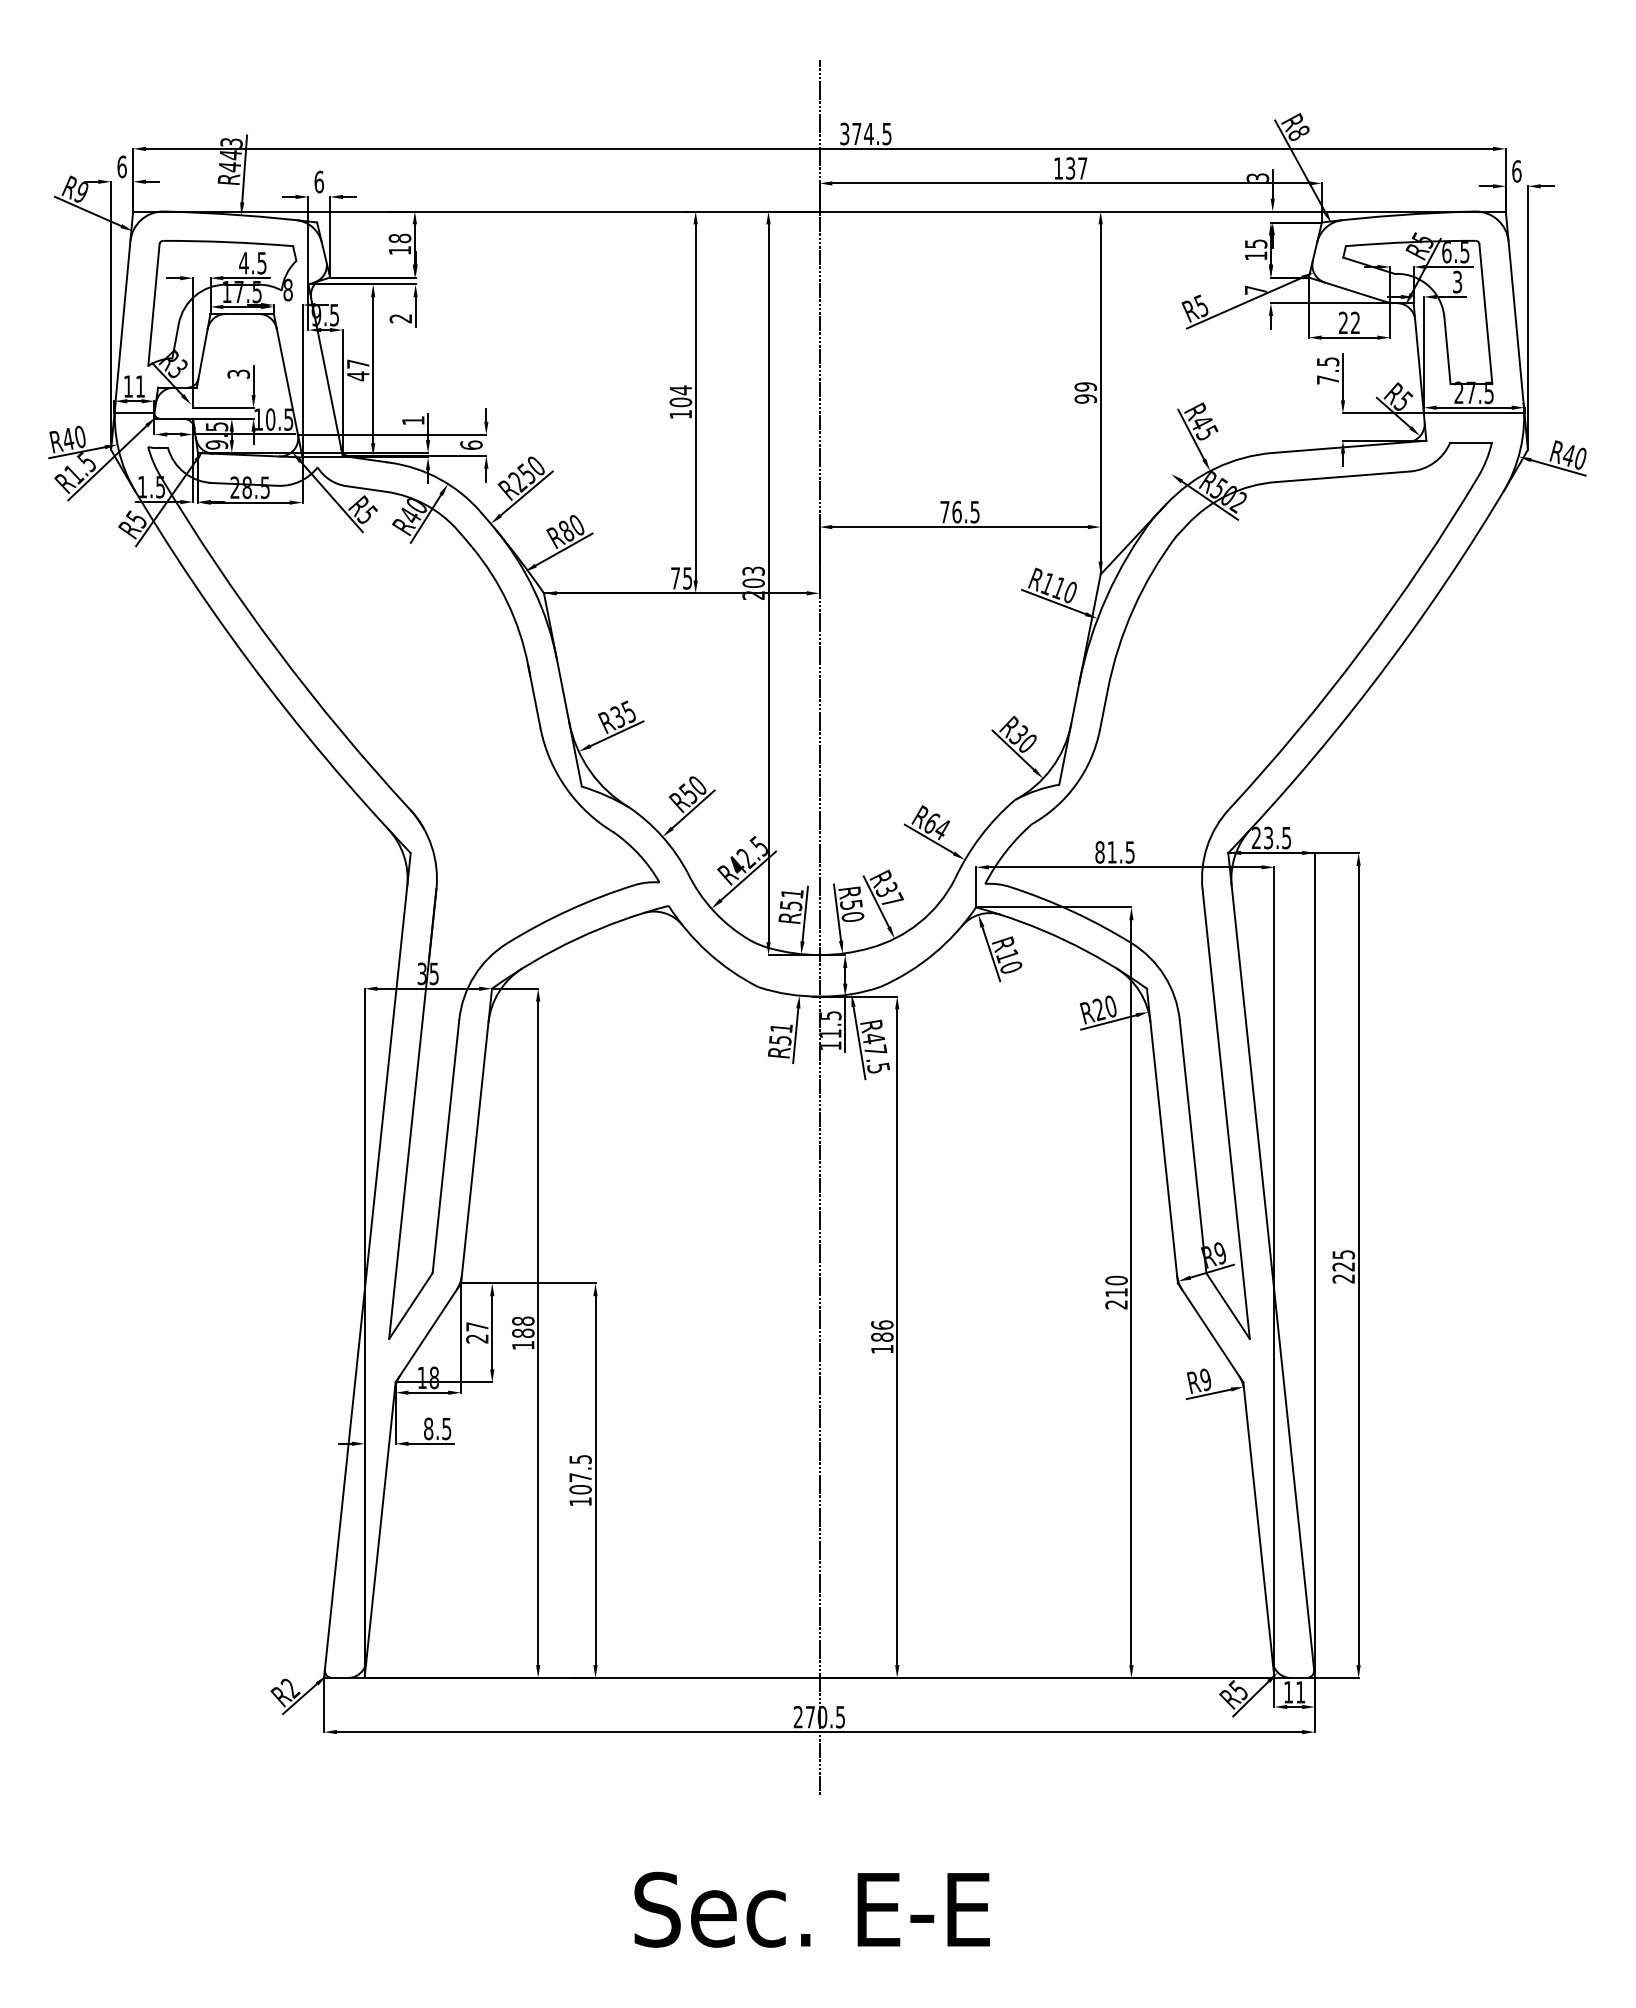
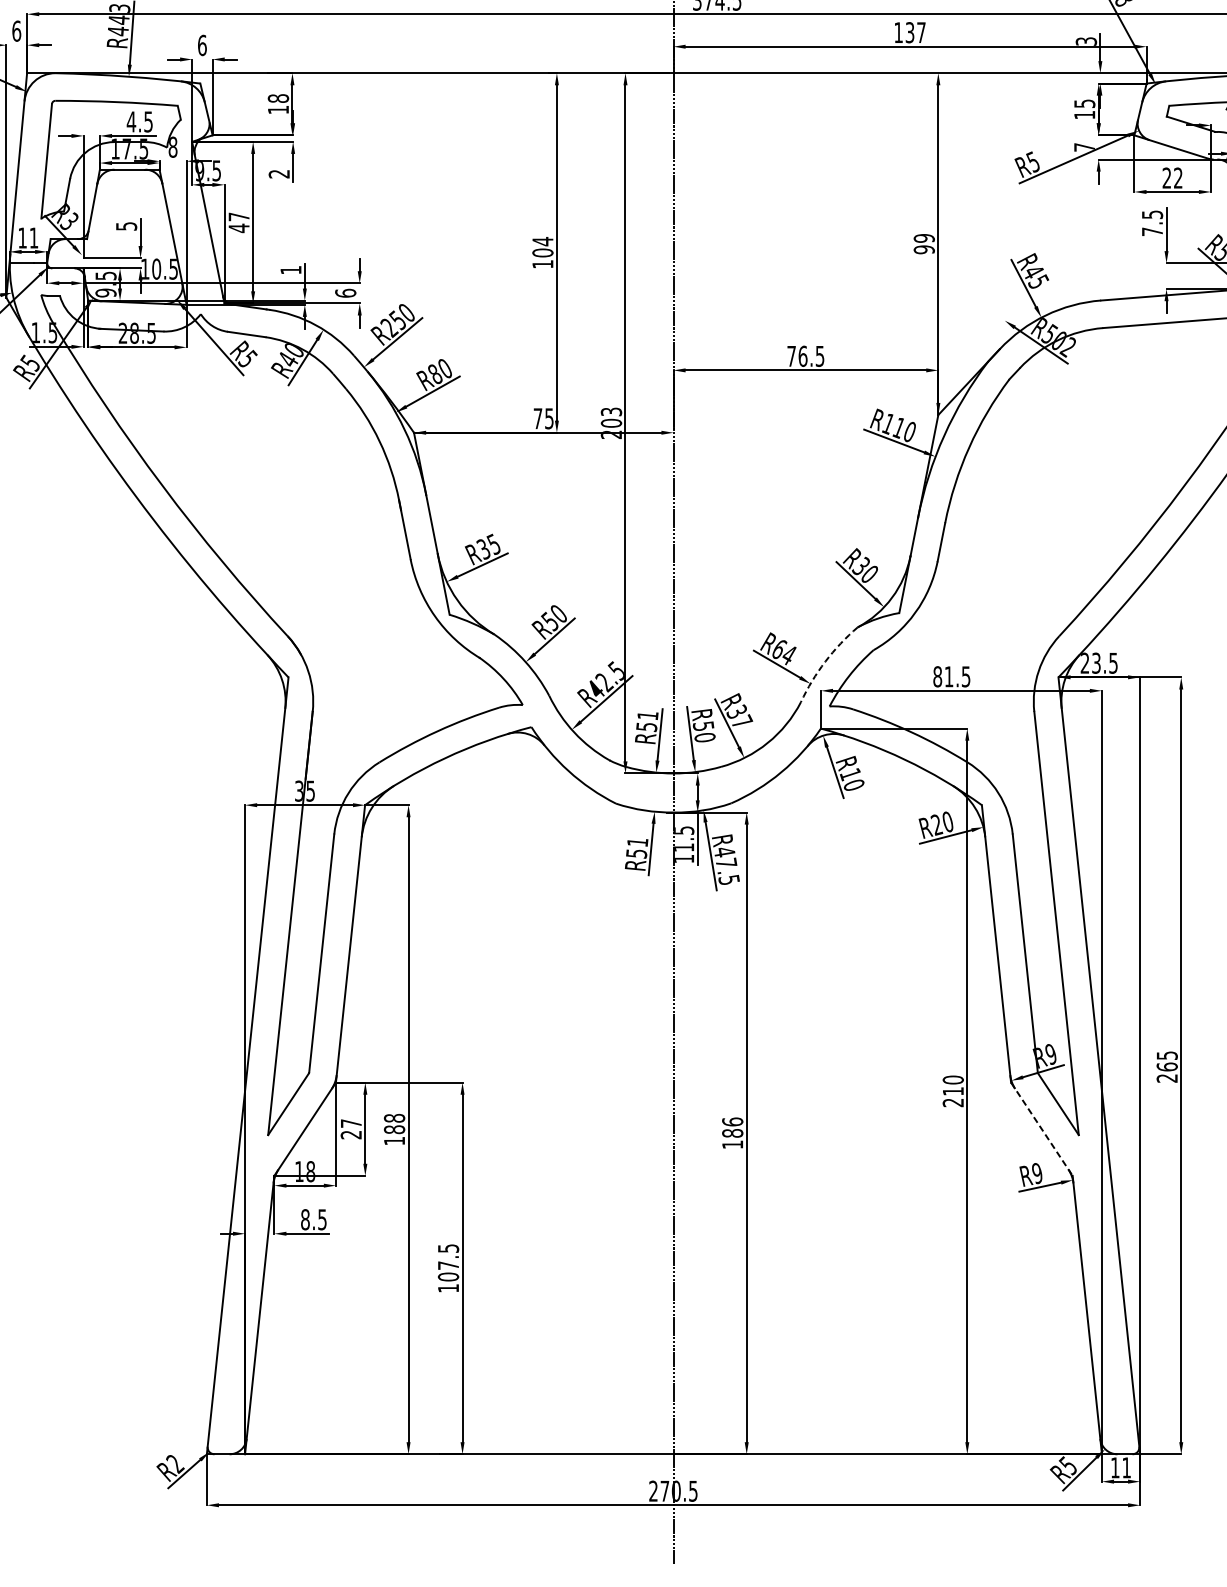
text: (238, 373) -> (126, 225), 3 -> 5
arc: (980, 836) -> (825, 661), solid -> dashed
text: (1343, 1266) -> (1167, 1066), 225 -> 265
line: (1210, 1333) -> (1041, 1129), solid -> dashed

